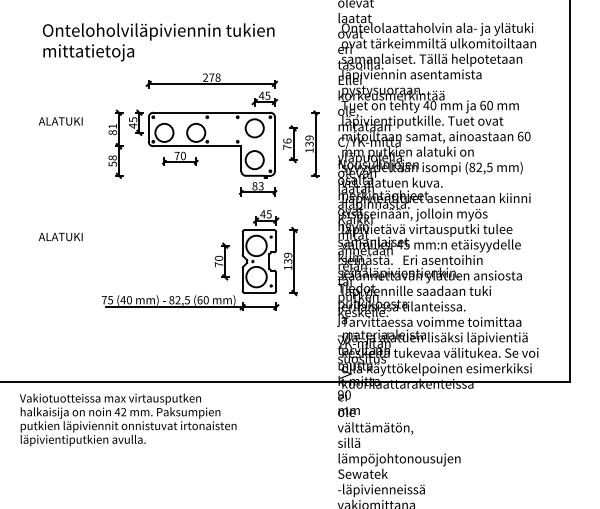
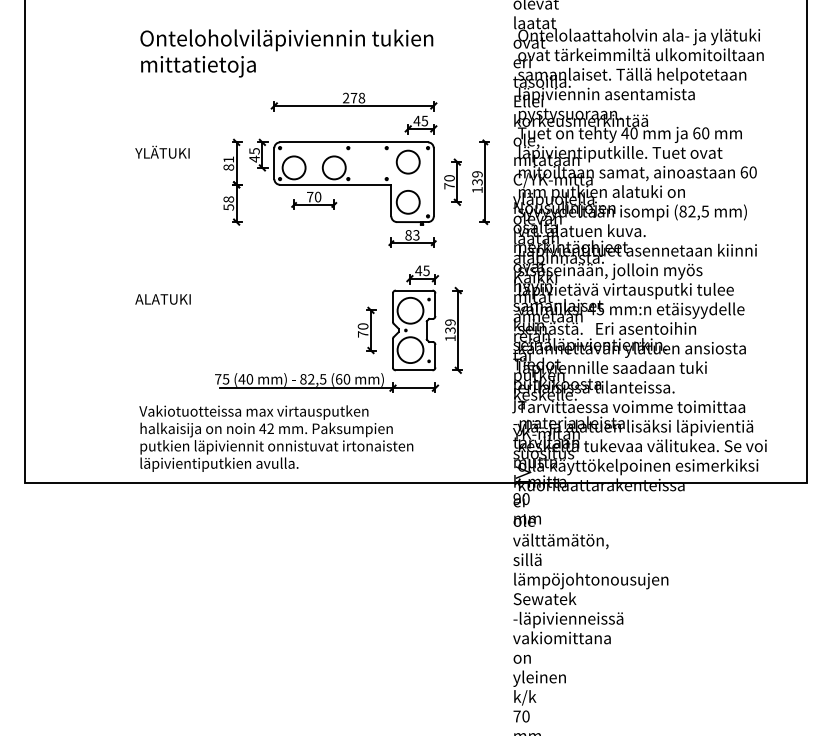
text: (60, 119) -> (162, 151), ALATUKI -> YLÄTUKI
text: (287, 141) -> (449, 178), 76 -> 70
text: (128, 419) -> (276, 438), moved

